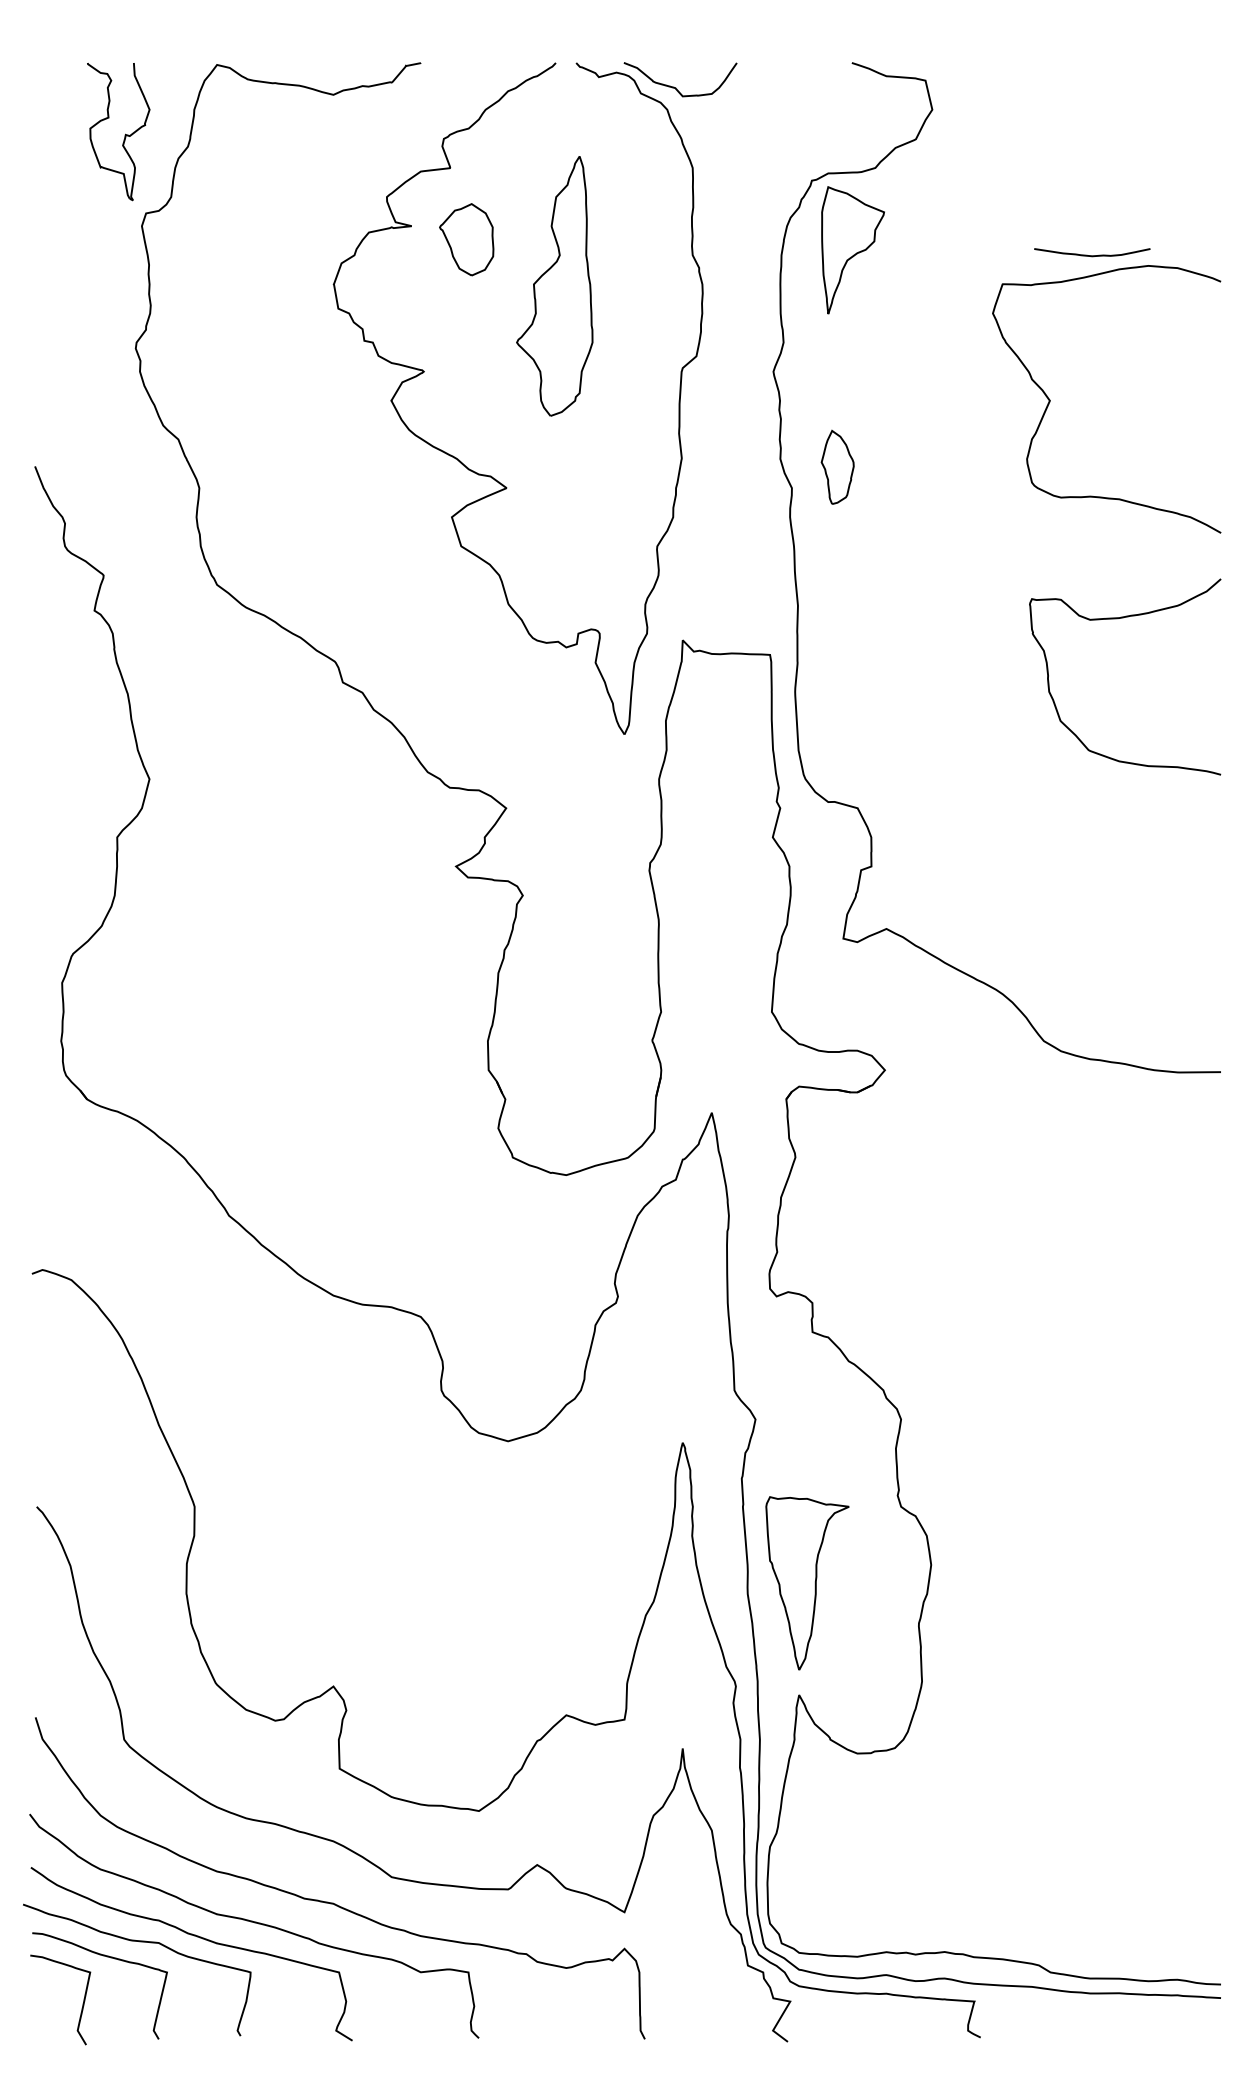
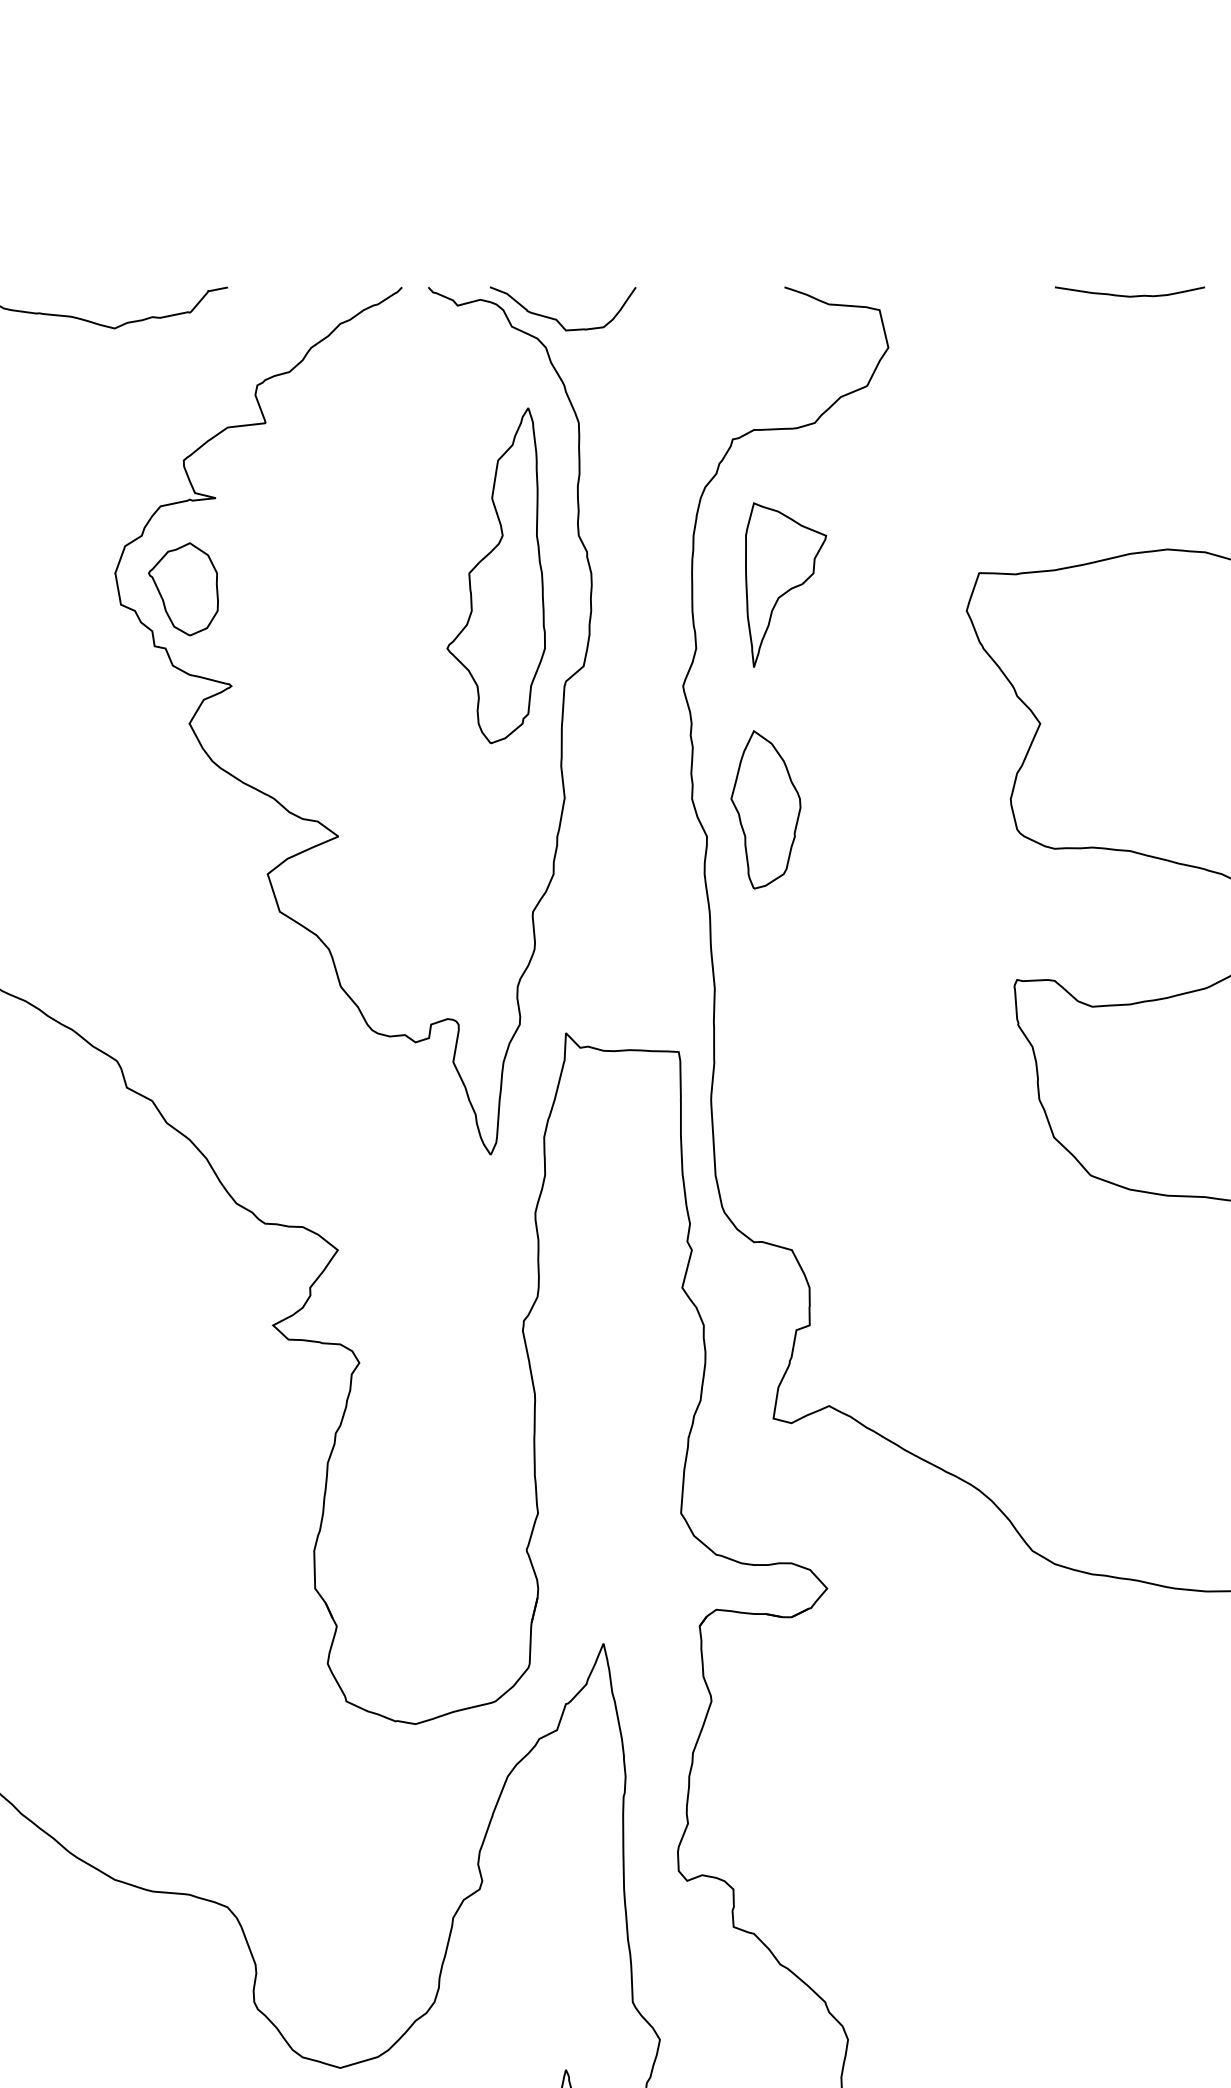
part: (466, 239) -> (183, 589), moved
part: (852, 250) -> (785, 585), moved
curve: (1092, 255) -> (1130, 295), moved
part: (554, 286) -> (495, 576), moved
part: (837, 467) -> (765, 809), size x1.67

